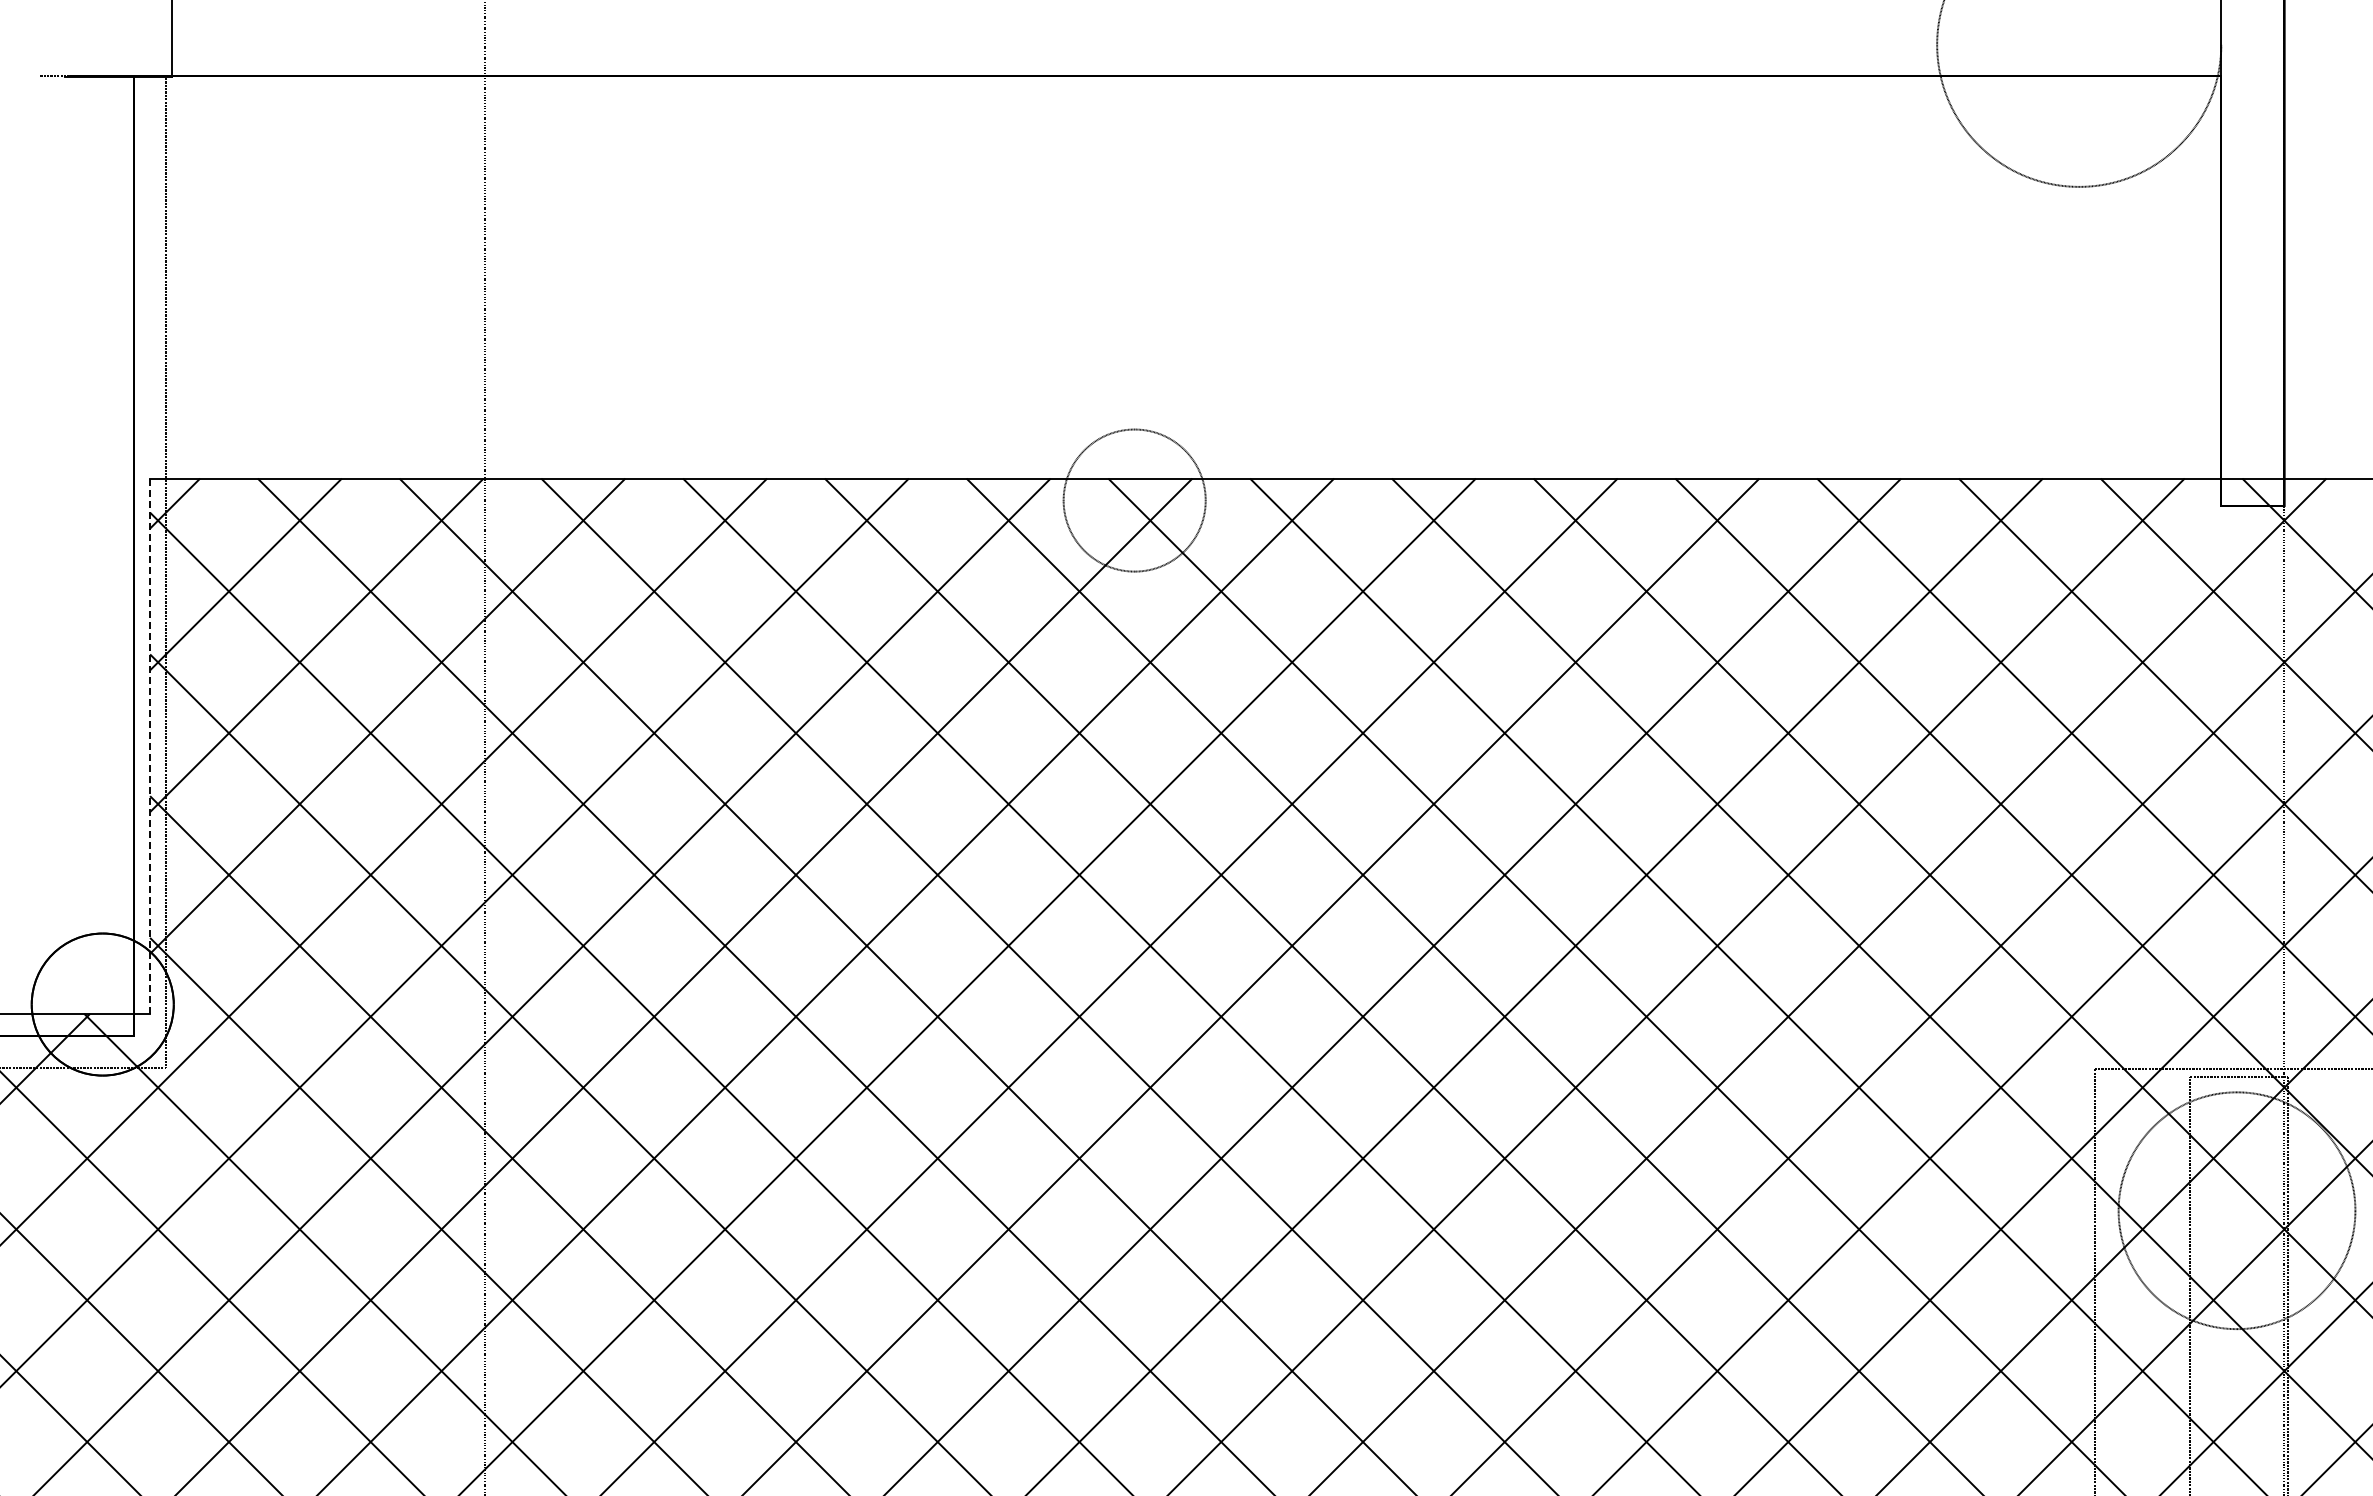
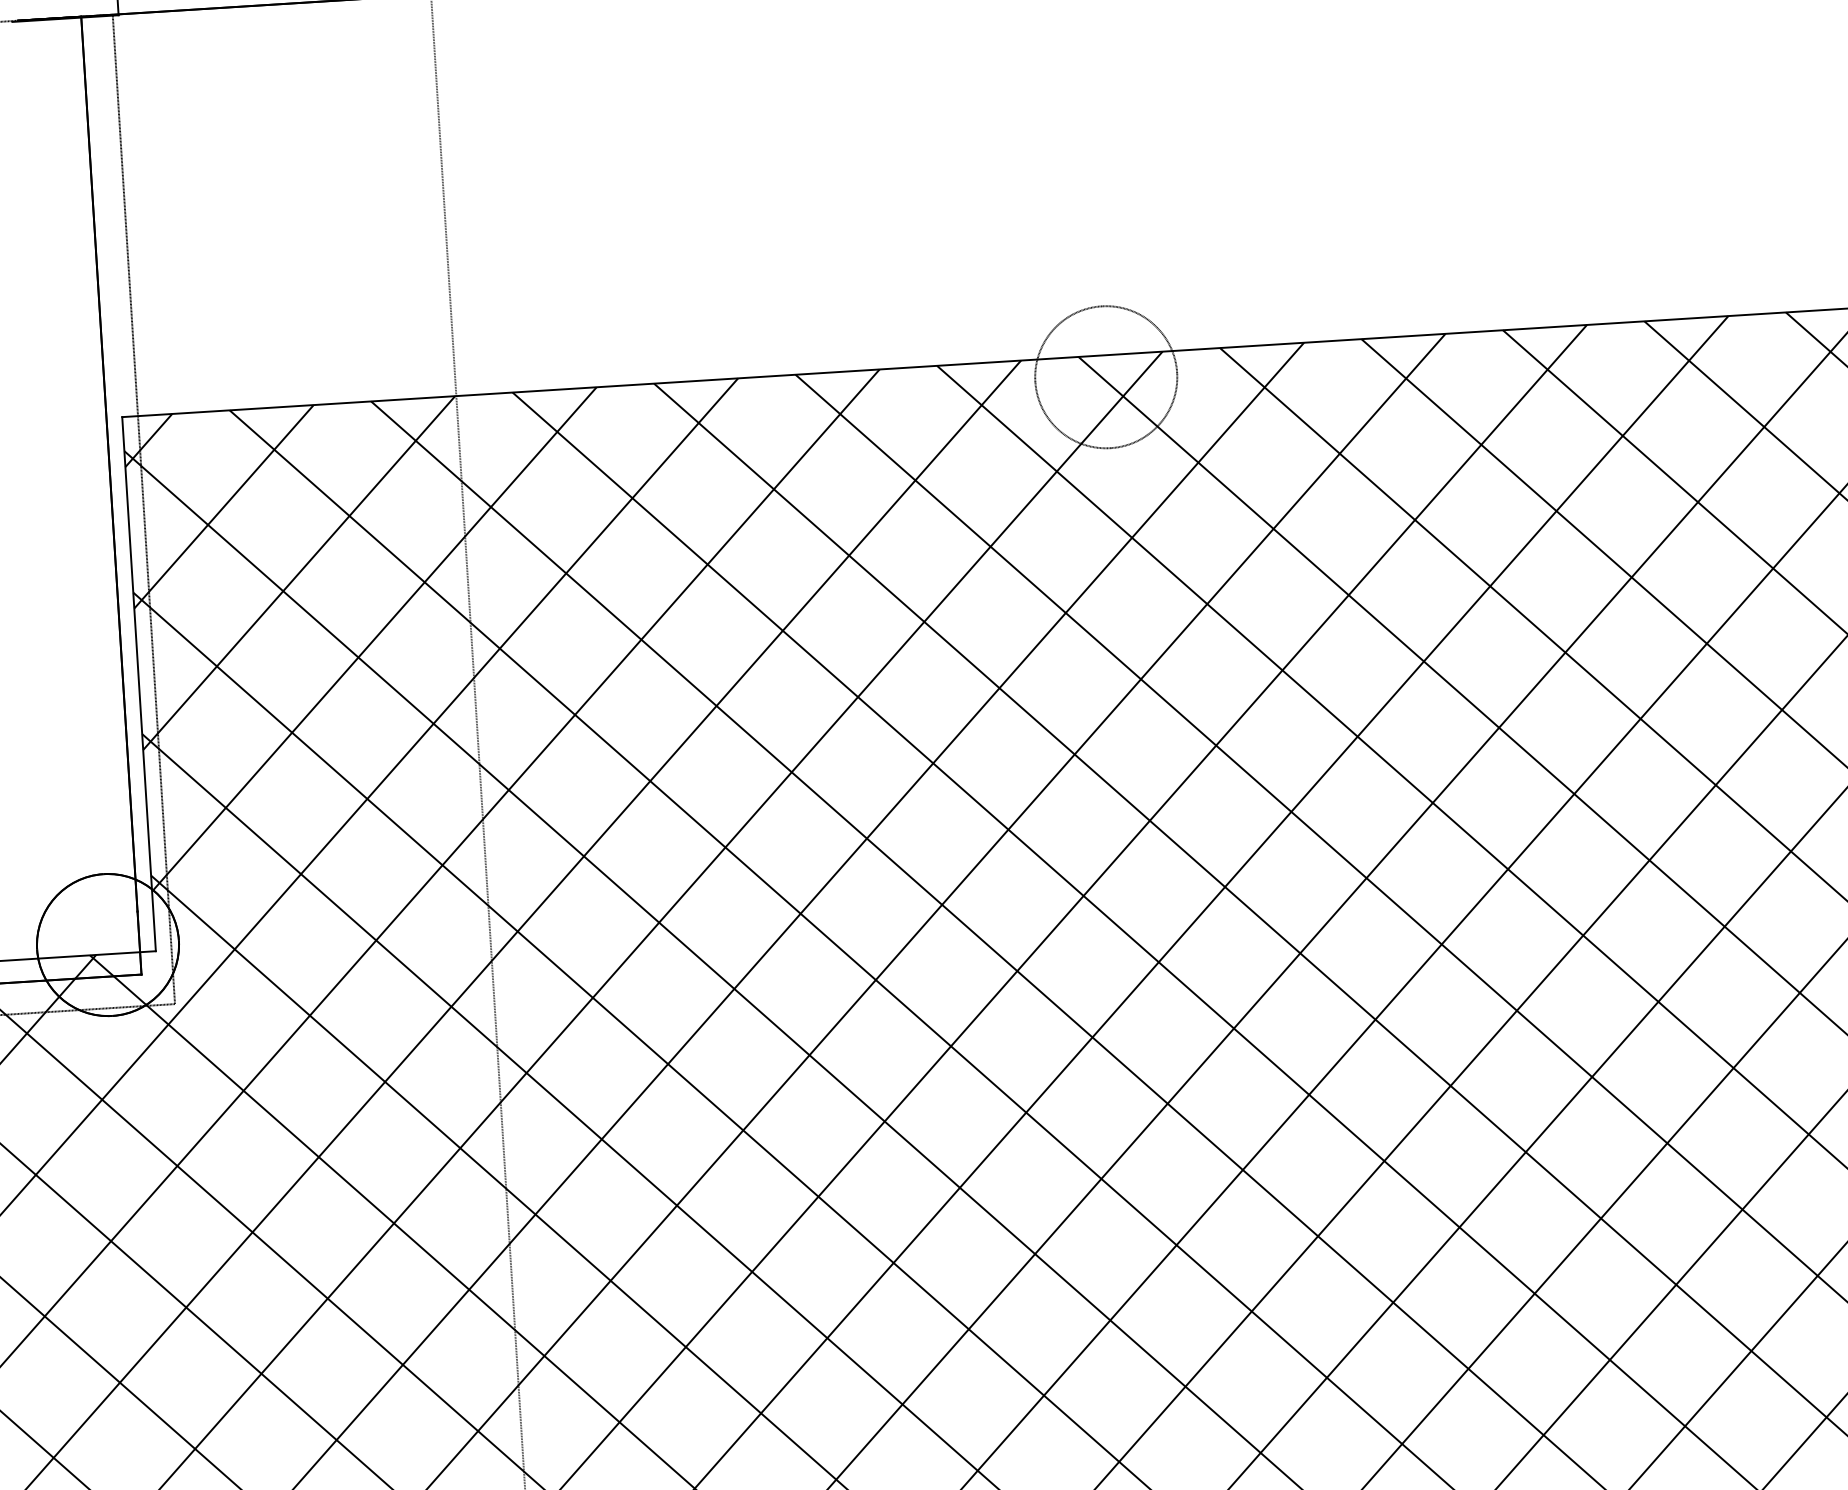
line: (150, 746) -> (139, 684), dashed -> solid

